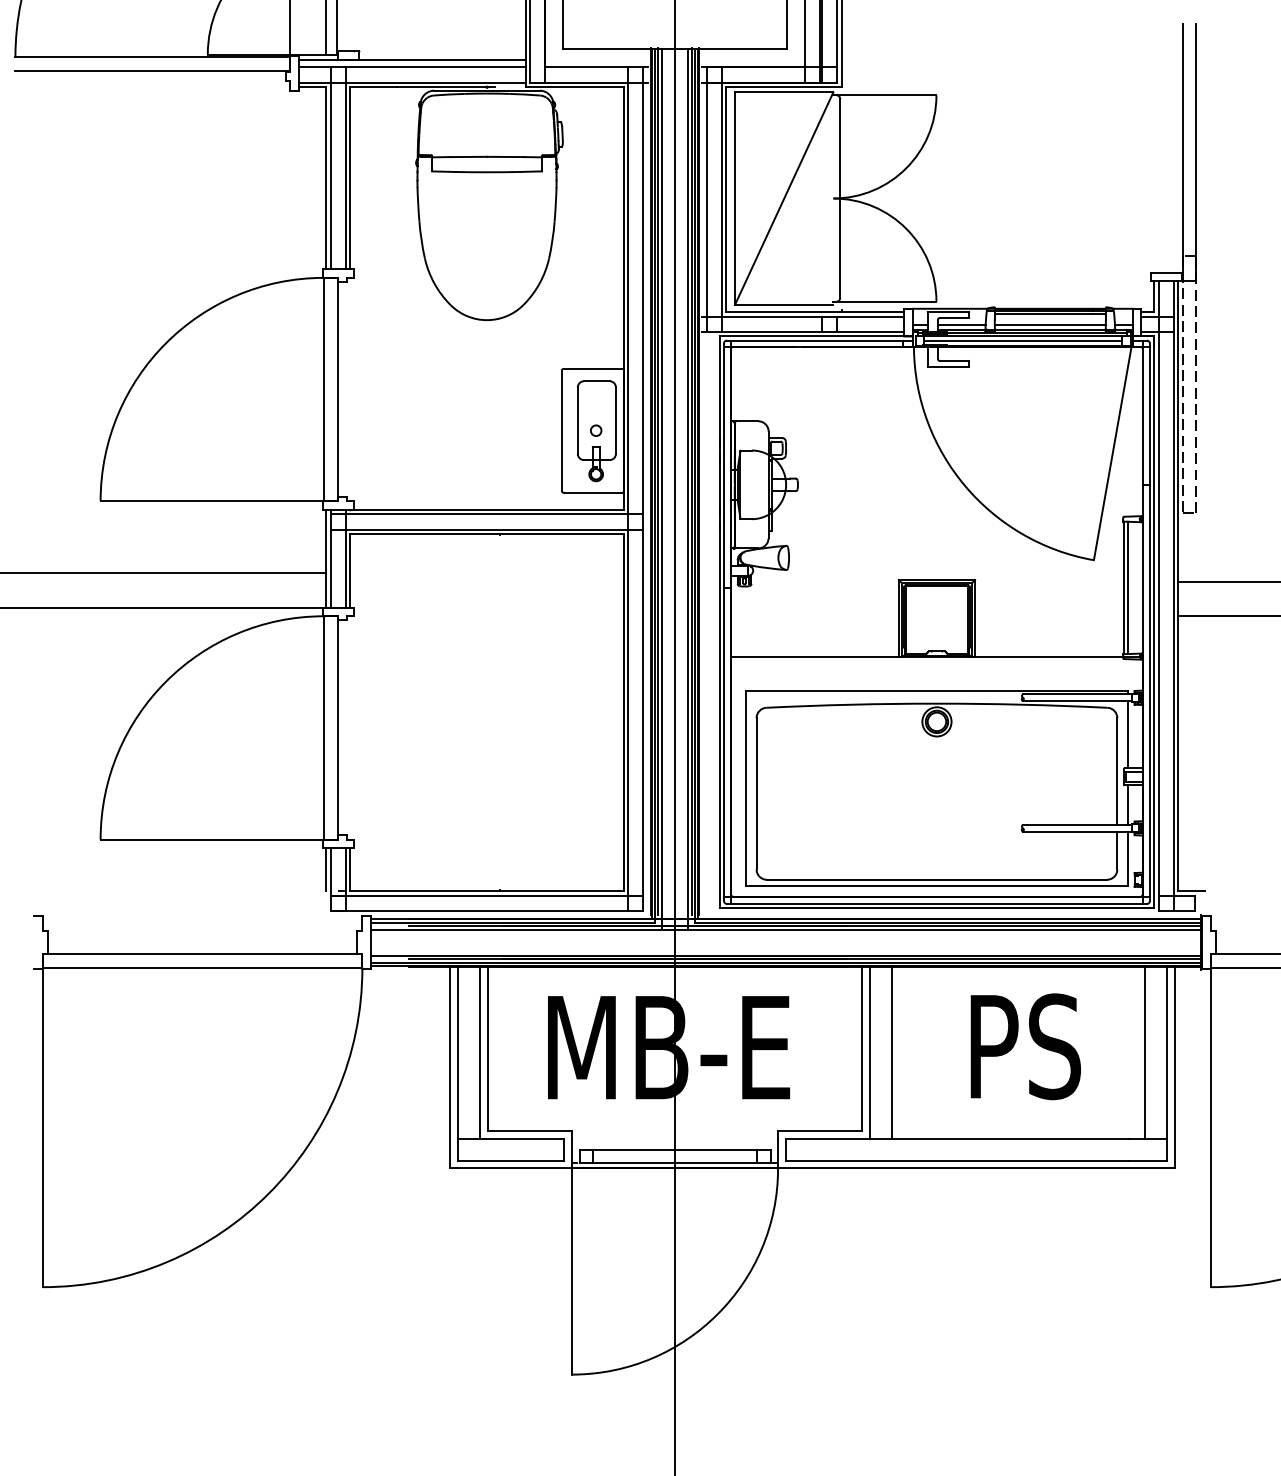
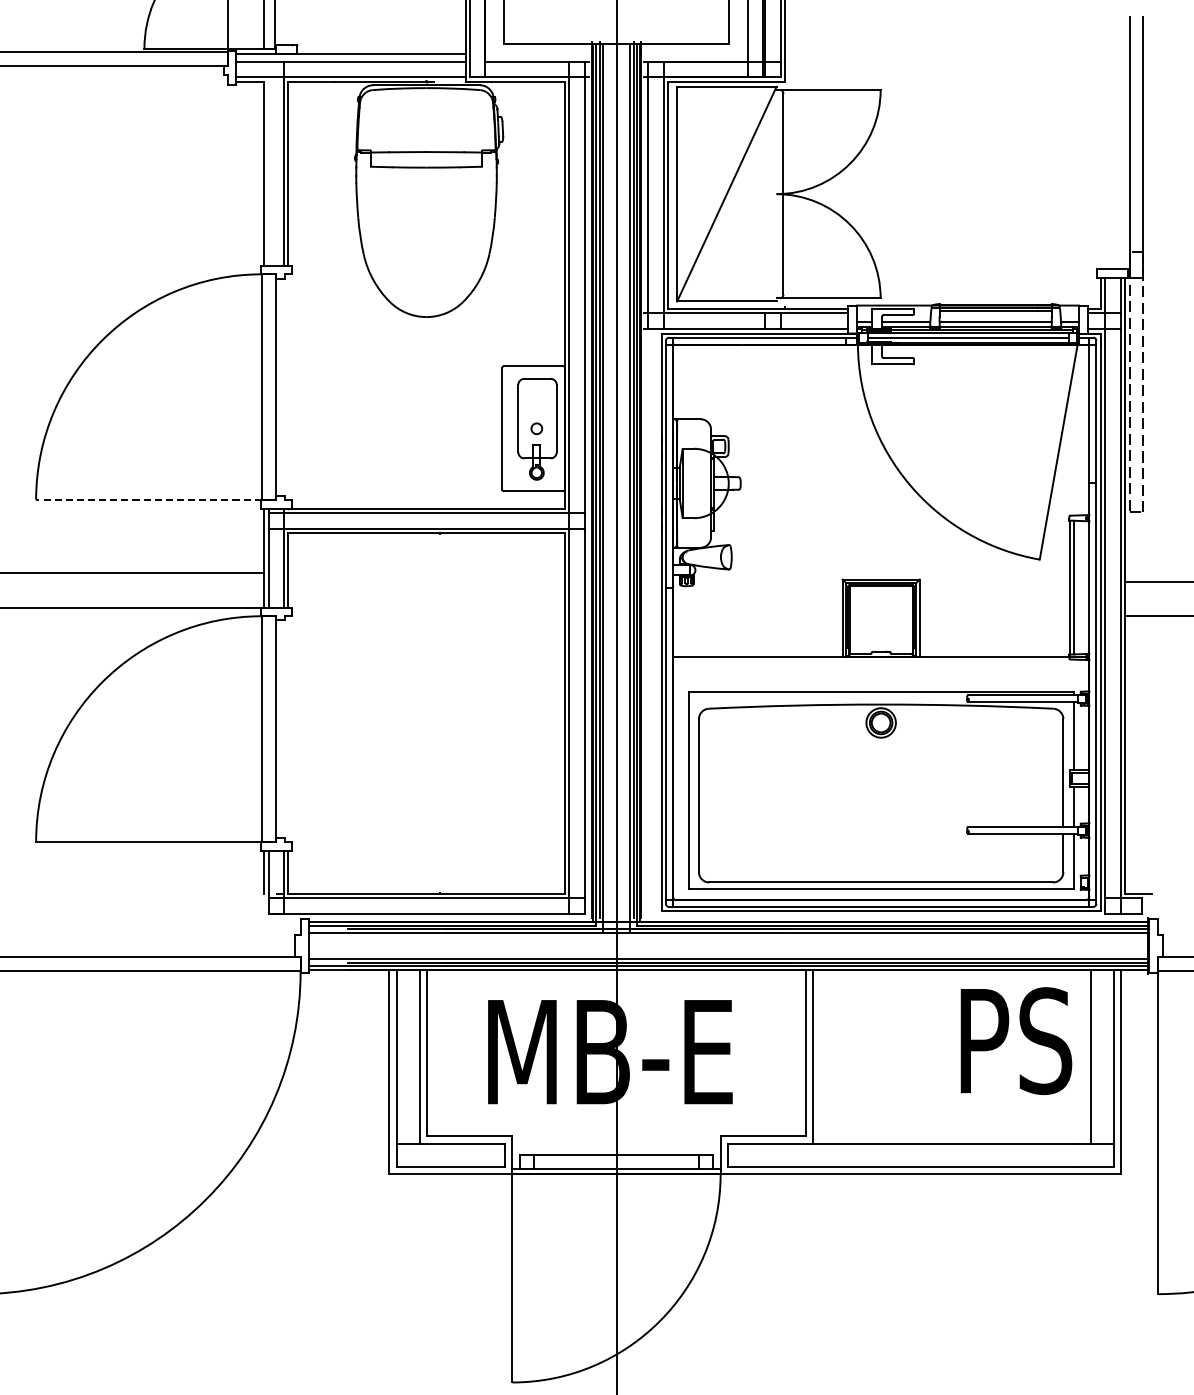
line: (330, 168) -> (268, 163), removed
line: (212, 501) -> (149, 500), solid -> dashed
text: (1025, 1046) -> (1016, 1040), moved
line: (892, 1051) -> (836, 1056), removed

